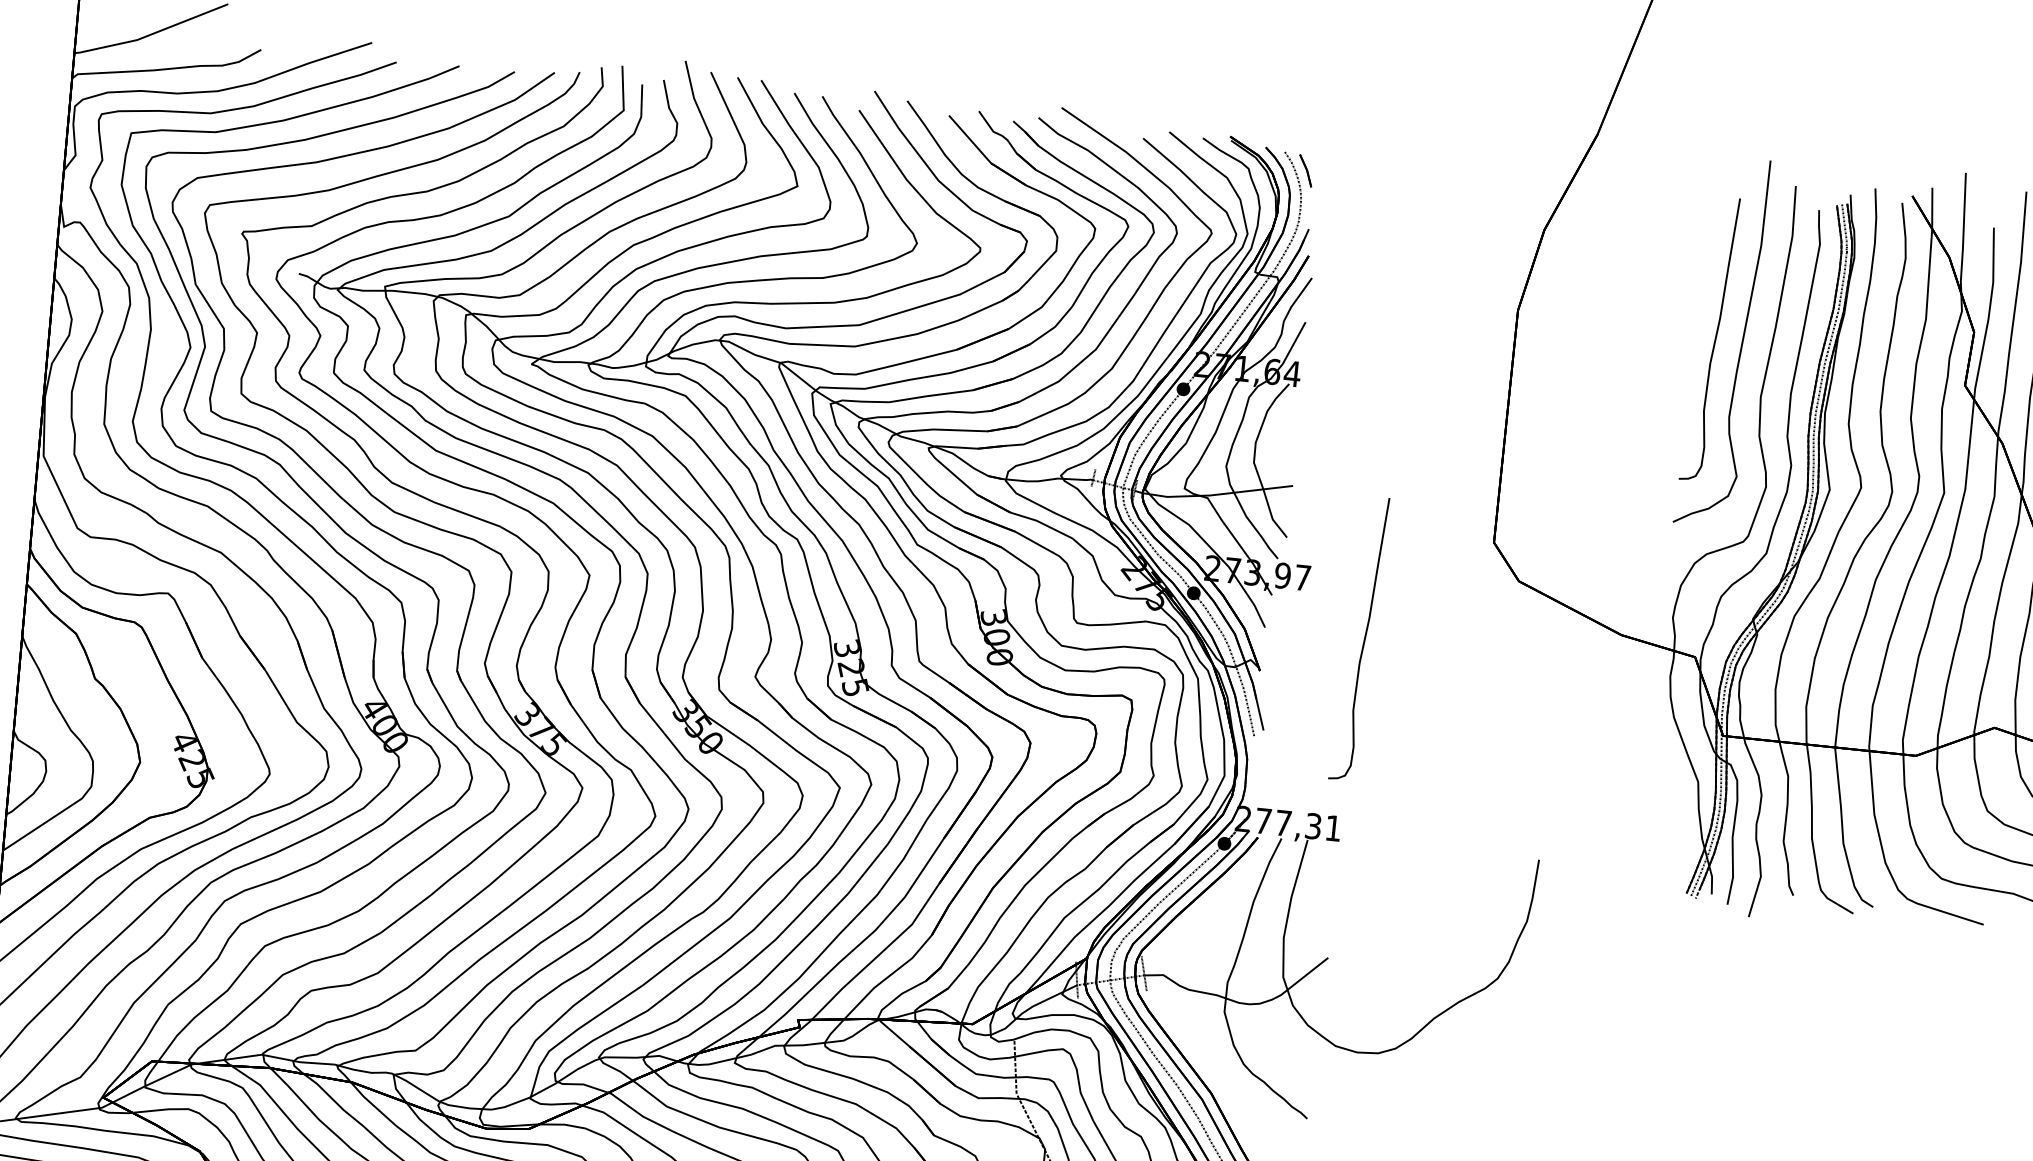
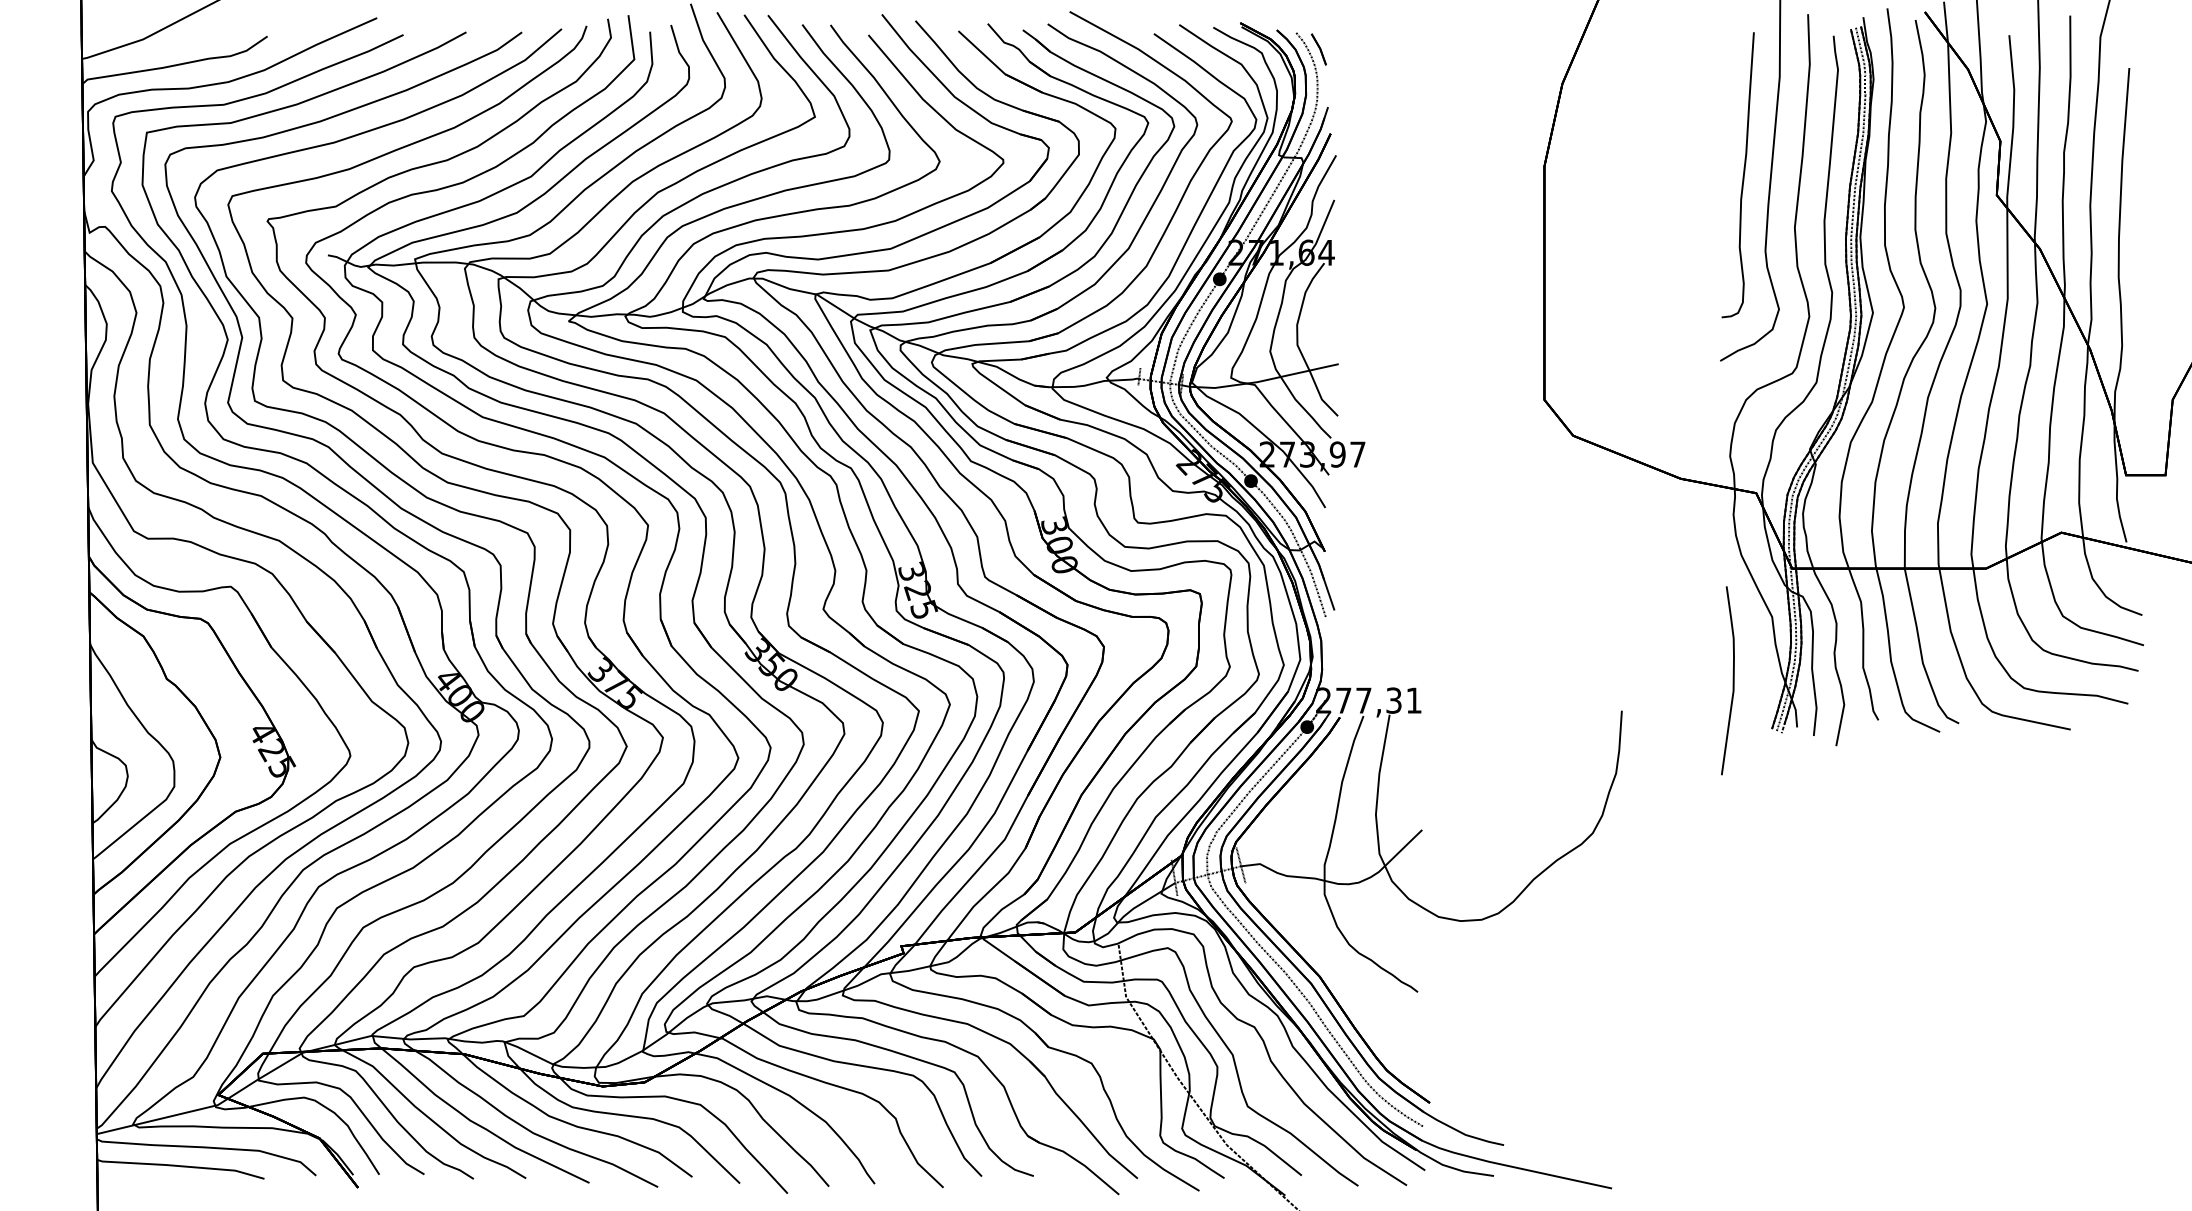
curve: (1363, 640) -> (1424, 510), removed
curve: (1652, 841) -> (1732, 680), added

